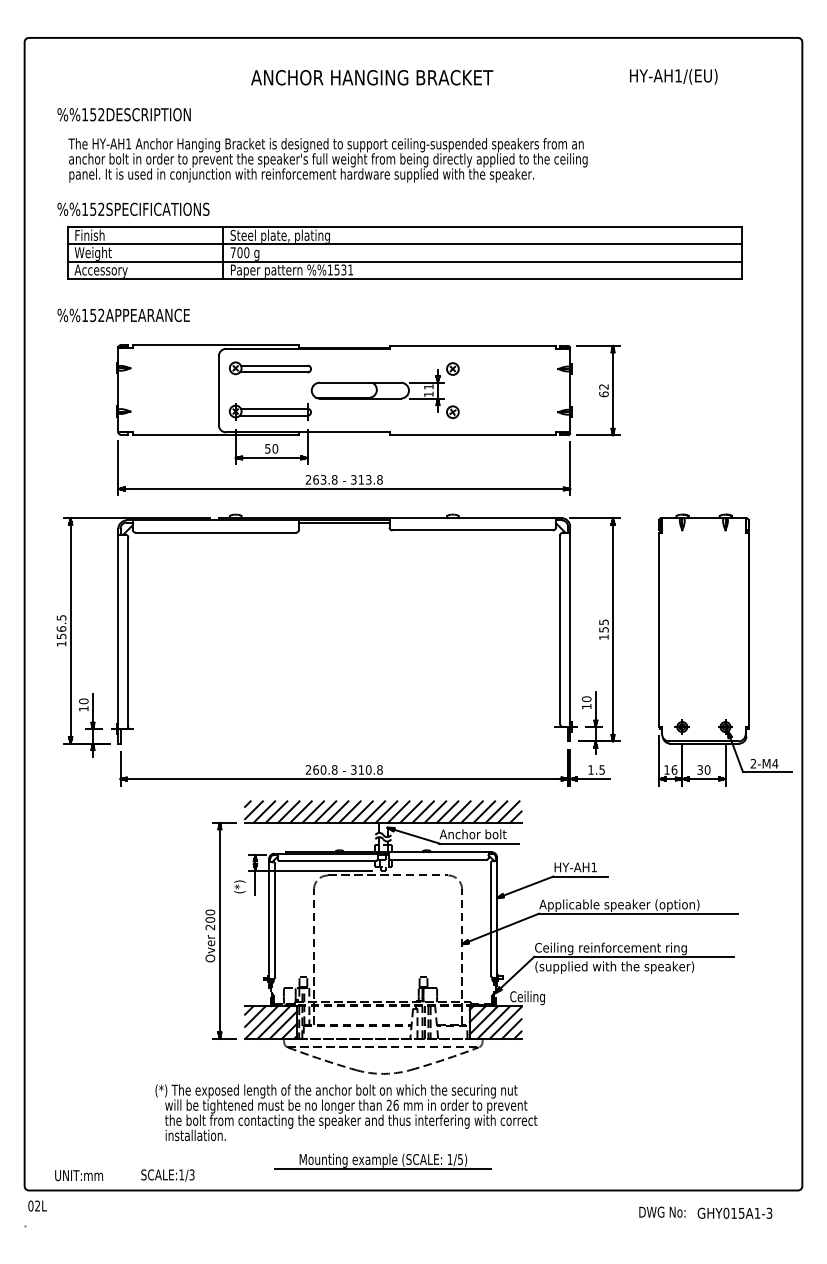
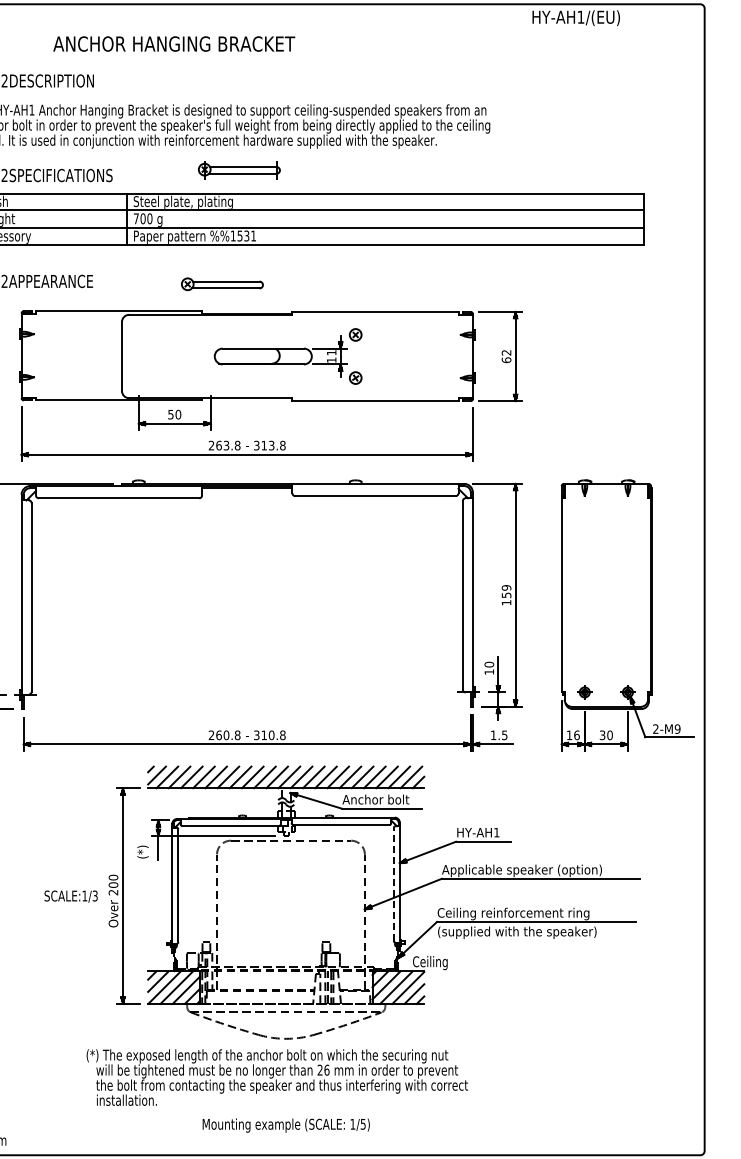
text: (673, 76) -> (575, 17), moved
text: (372, 77) -> (174, 43), moved
part: (269, 368) -> (221, 284), moved
part: (269, 411) -> (238, 169), moved
text: (603, 622) -> (506, 588), 155 -> 159
text: (775, 763) -> (677, 728), 2-M4 -> 2-M9
line: (491, 919) -> (394, 884), solid -> dashed
text: (346, 1112) -> (277, 1077), moved
line: (383, 1169) -> (286, 1134), removed
text: (167, 1175) -> (70, 896), moved

